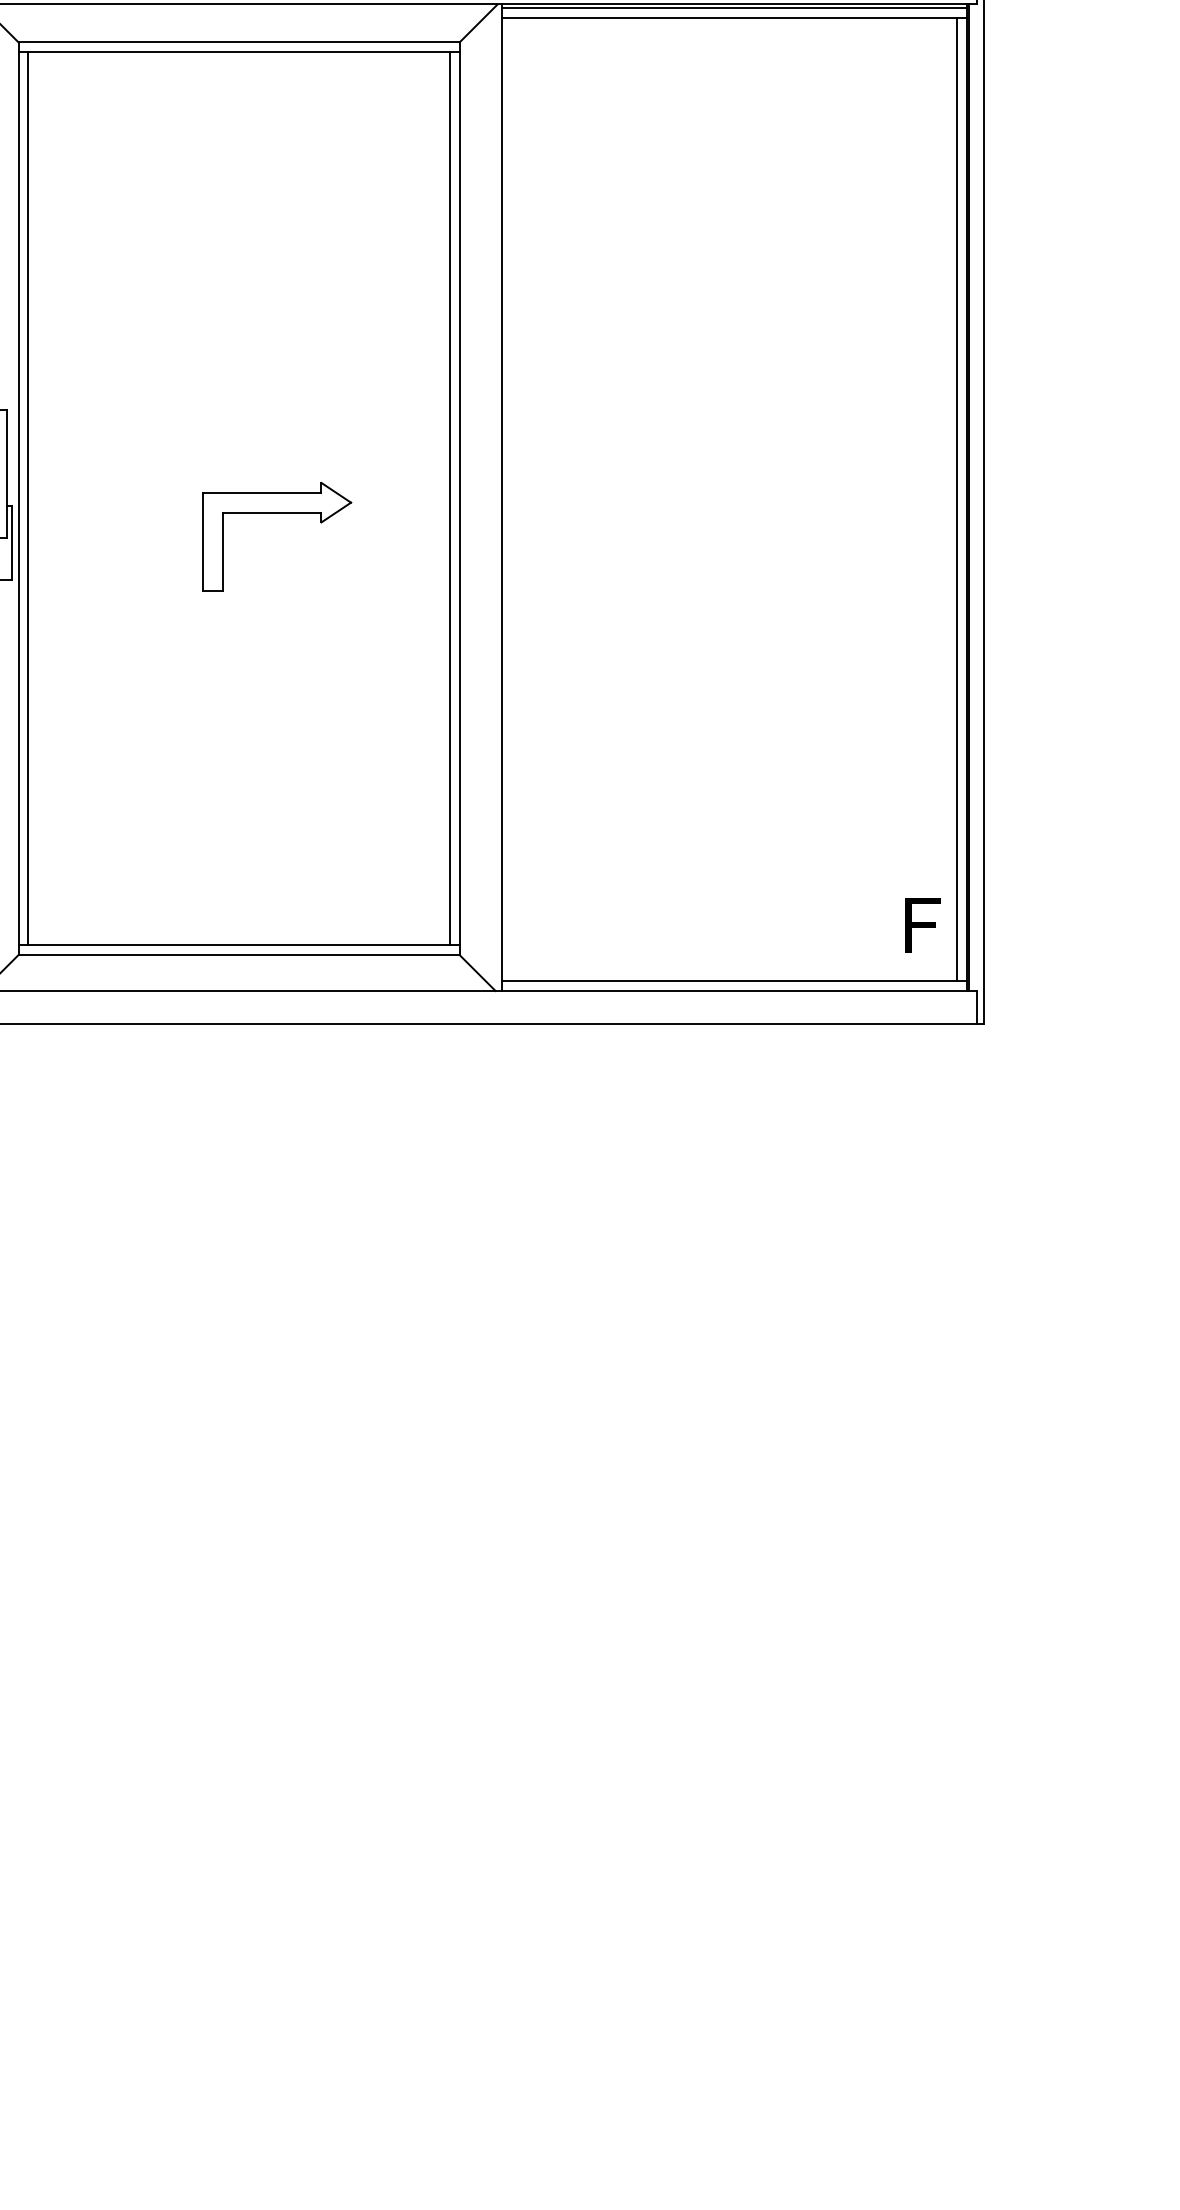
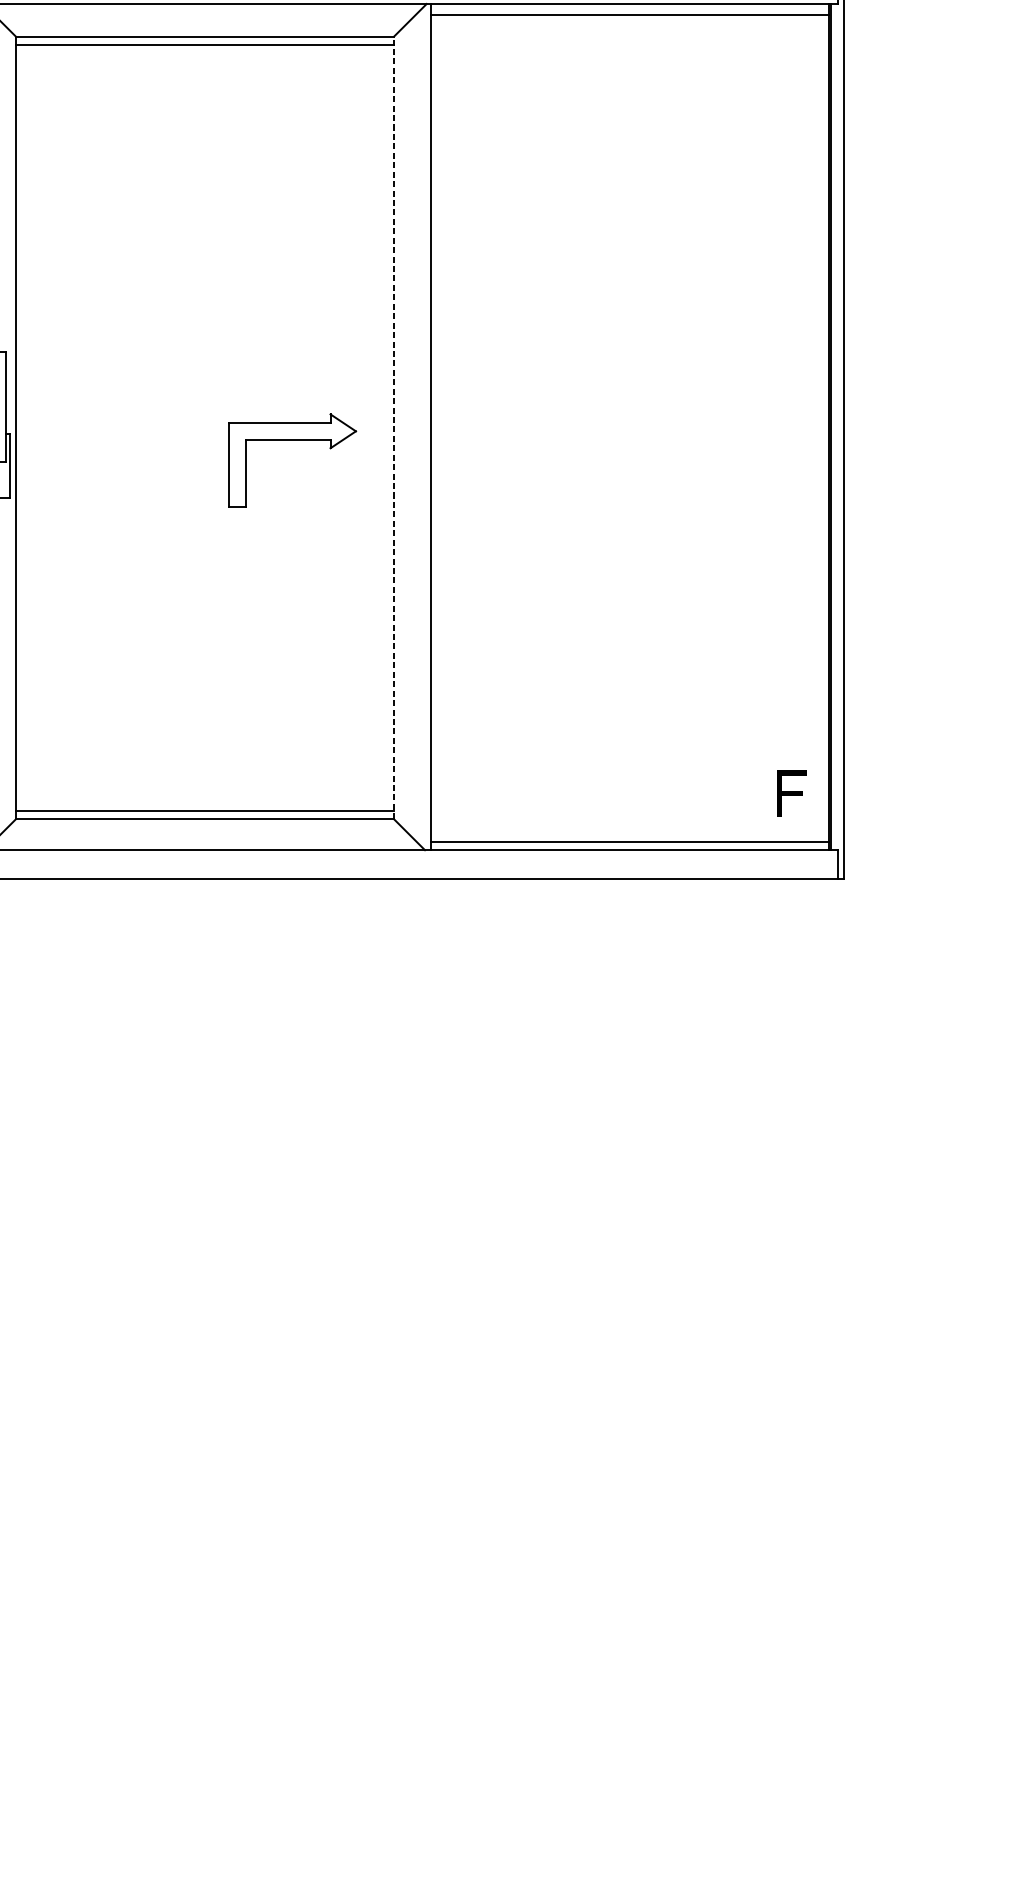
line: (734, 7) -> (629, 6), removed
line: (28, 498) -> (24, 427), removed
line: (449, 498) -> (385, 427), removed
line: (459, 498) -> (394, 427), solid -> dashed
line: (956, 499) -> (820, 428), removed
part: (277, 513) -> (292, 440), moved

